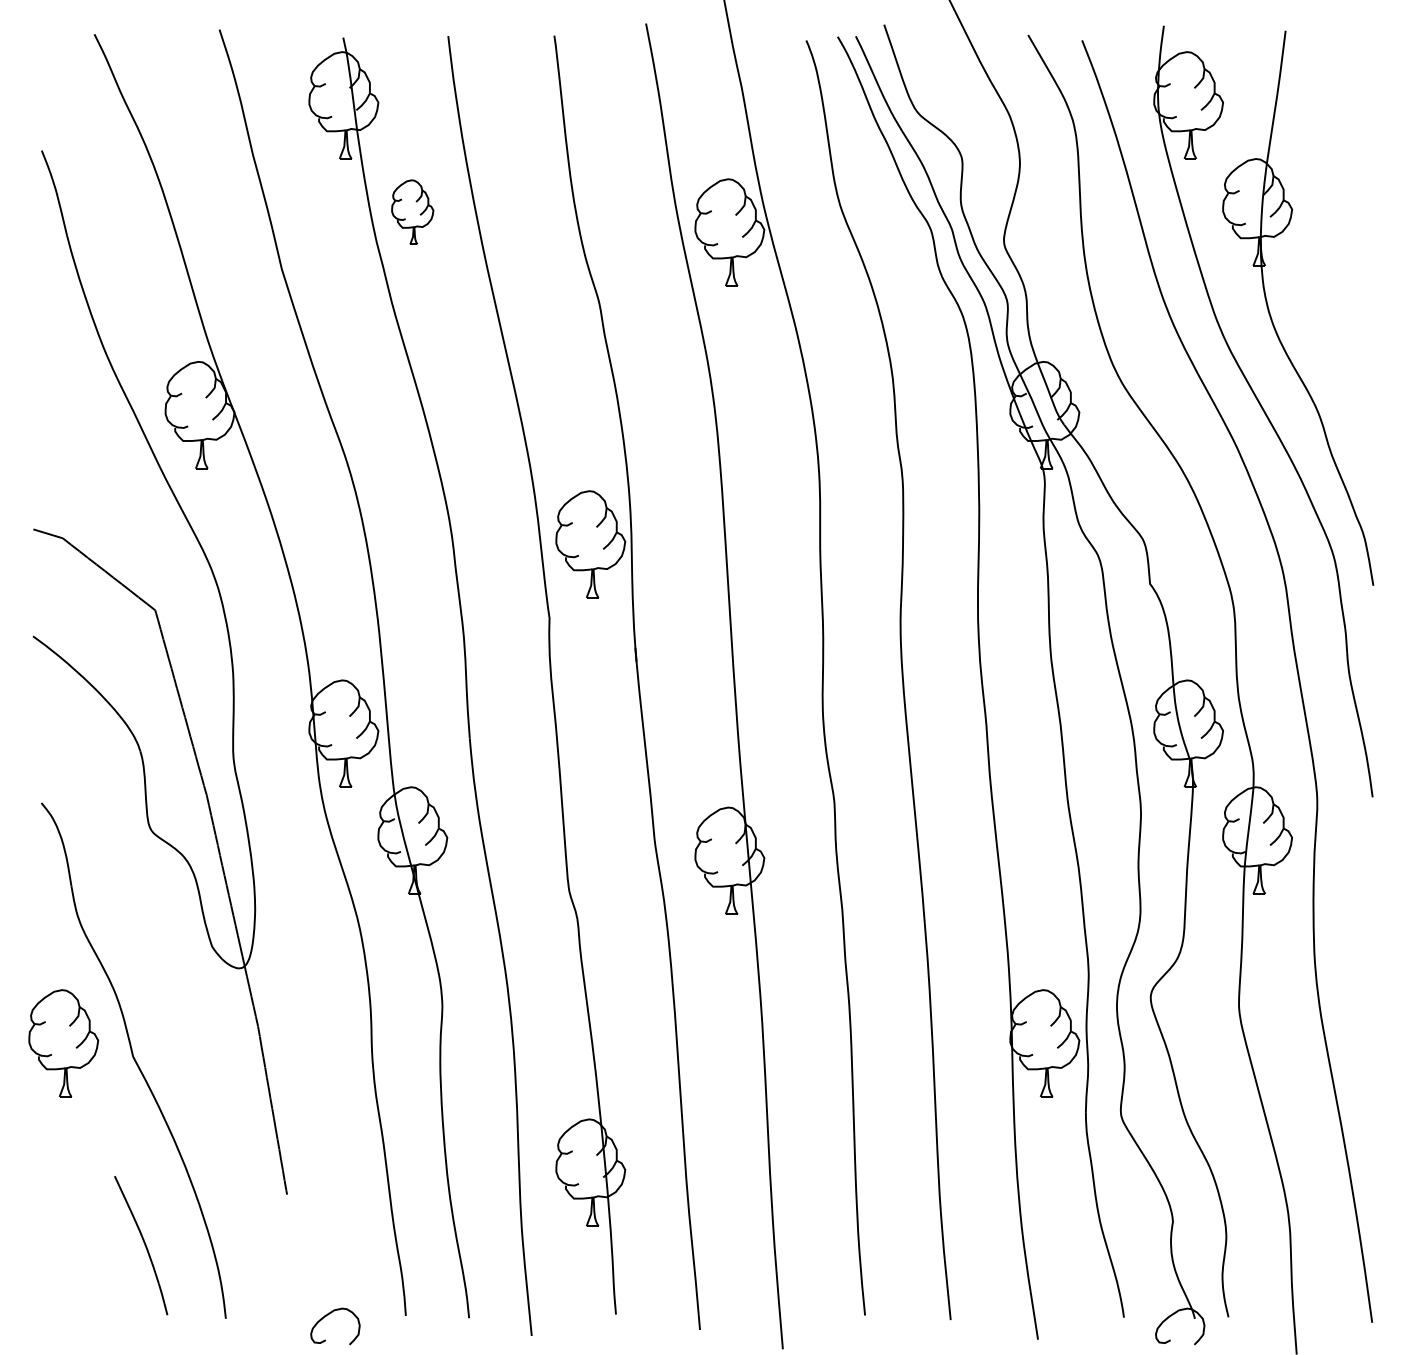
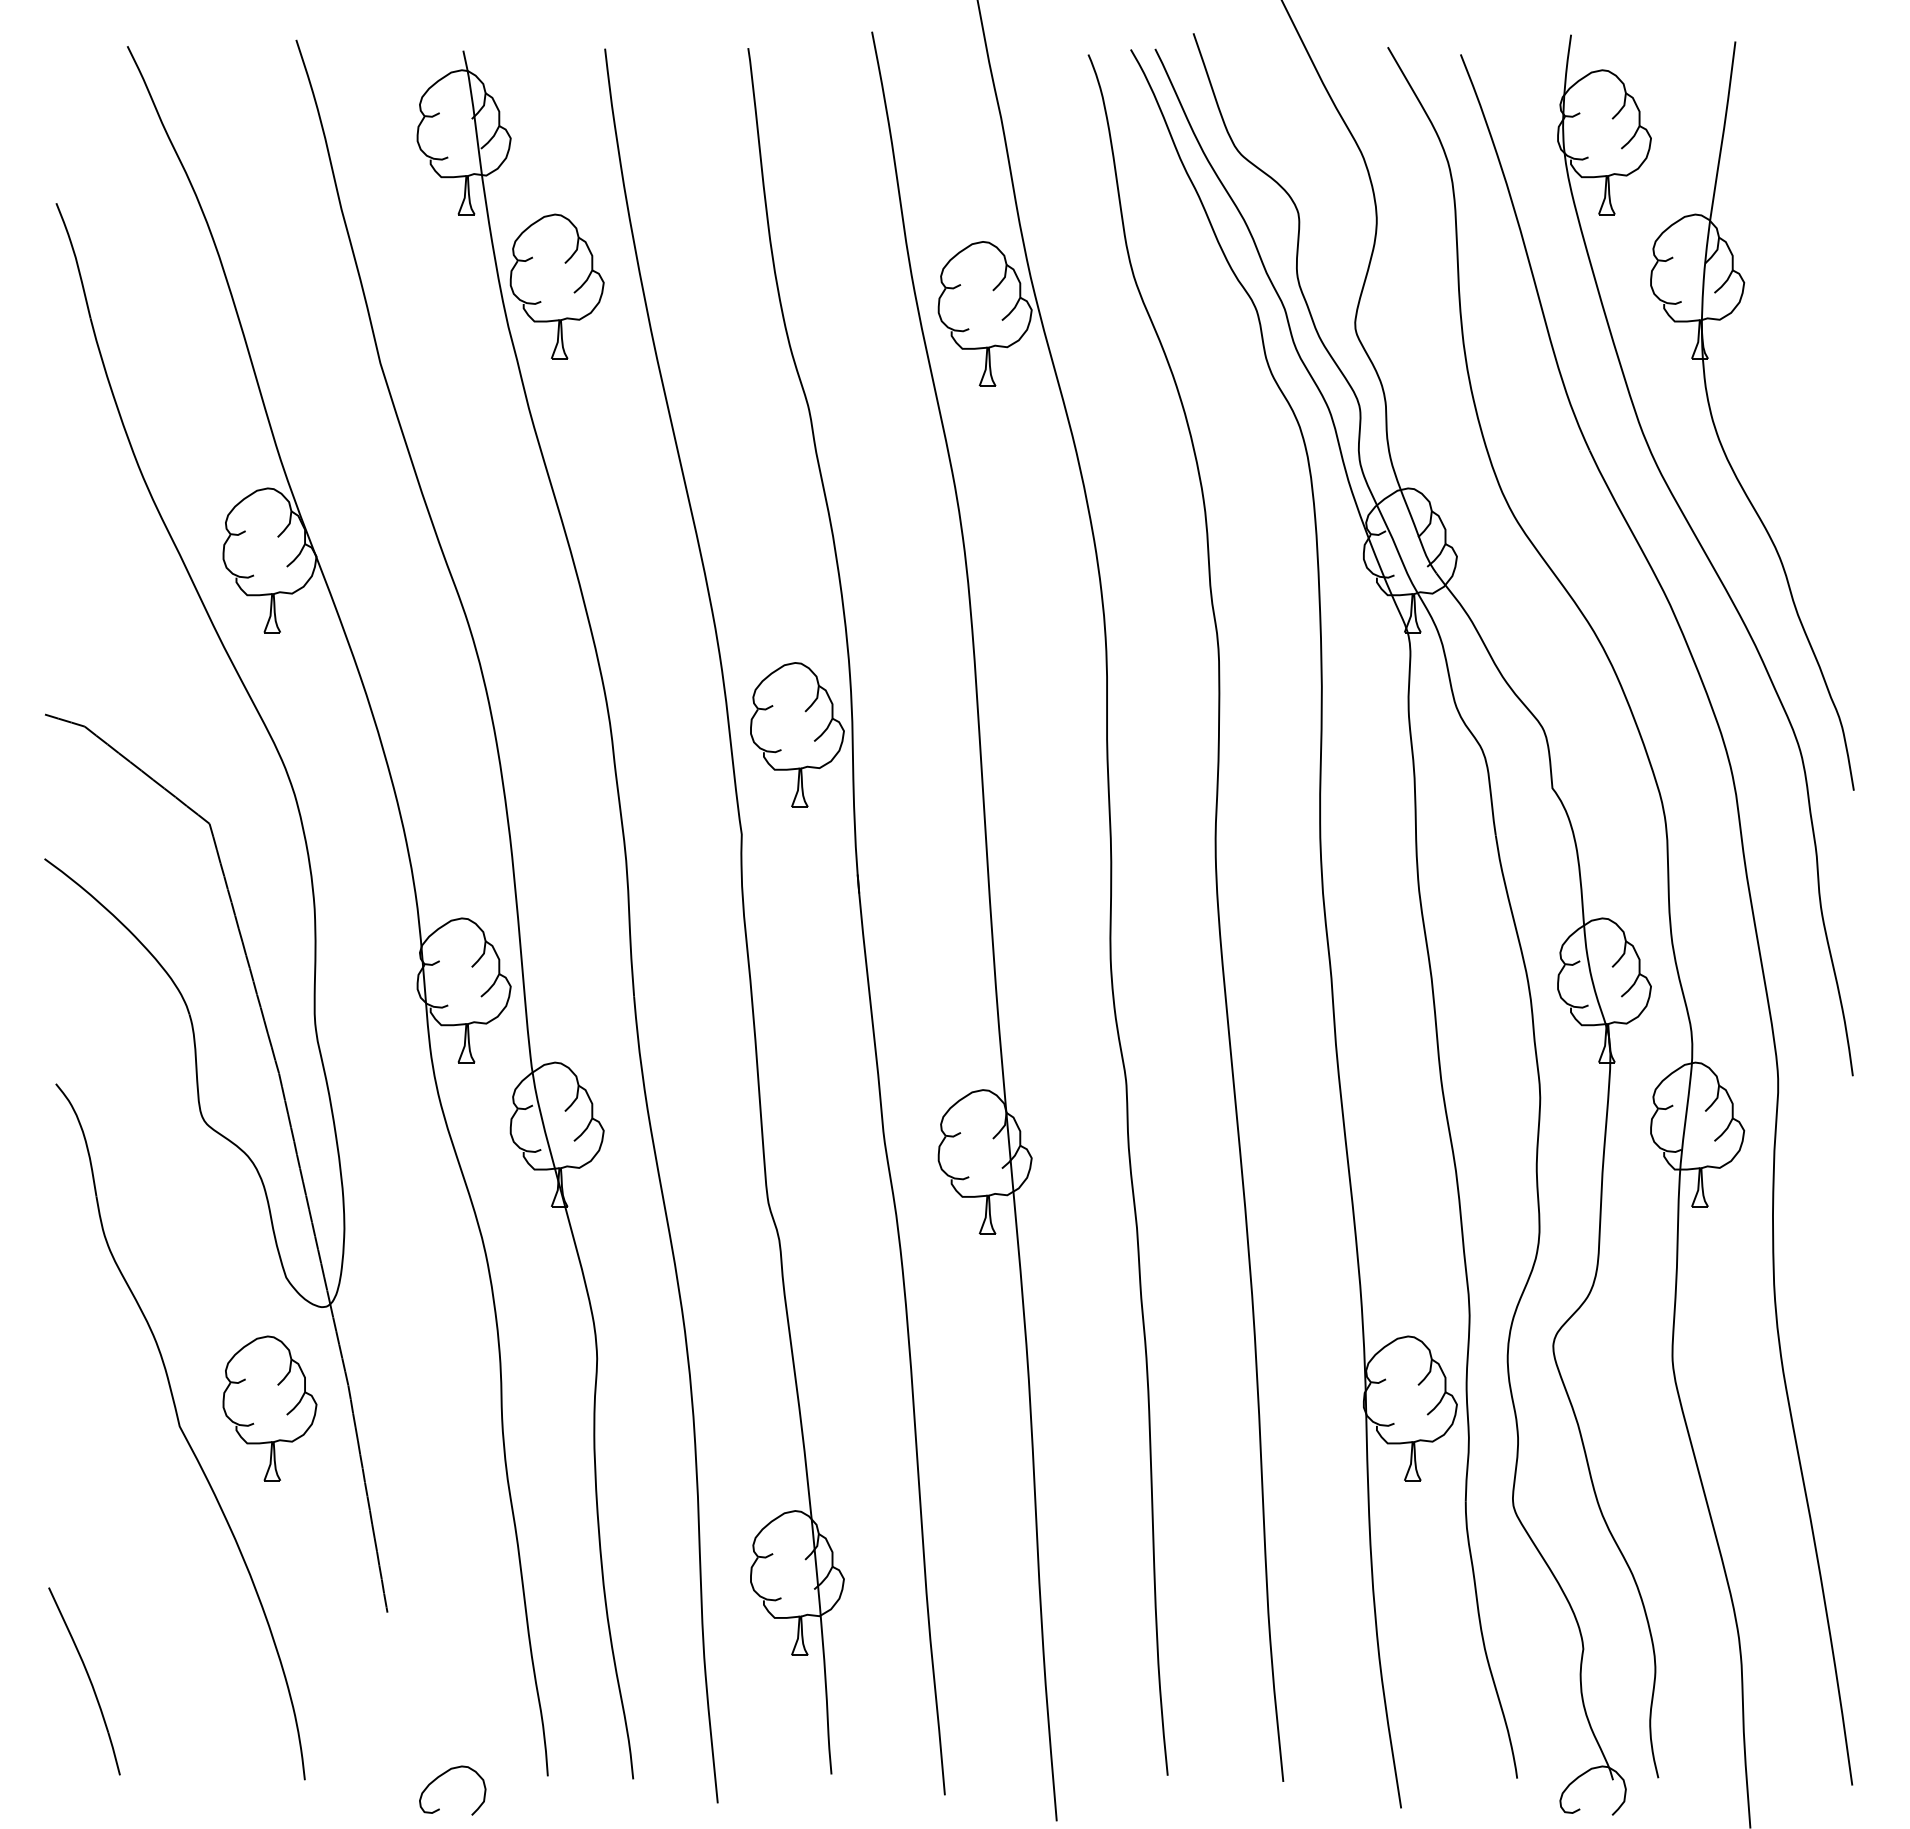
part: (412, 212) -> (556, 286), size x1.67
part: (63, 1043) -> (269, 1408), moved
part: (141, 1245) -> (84, 1681), moved

